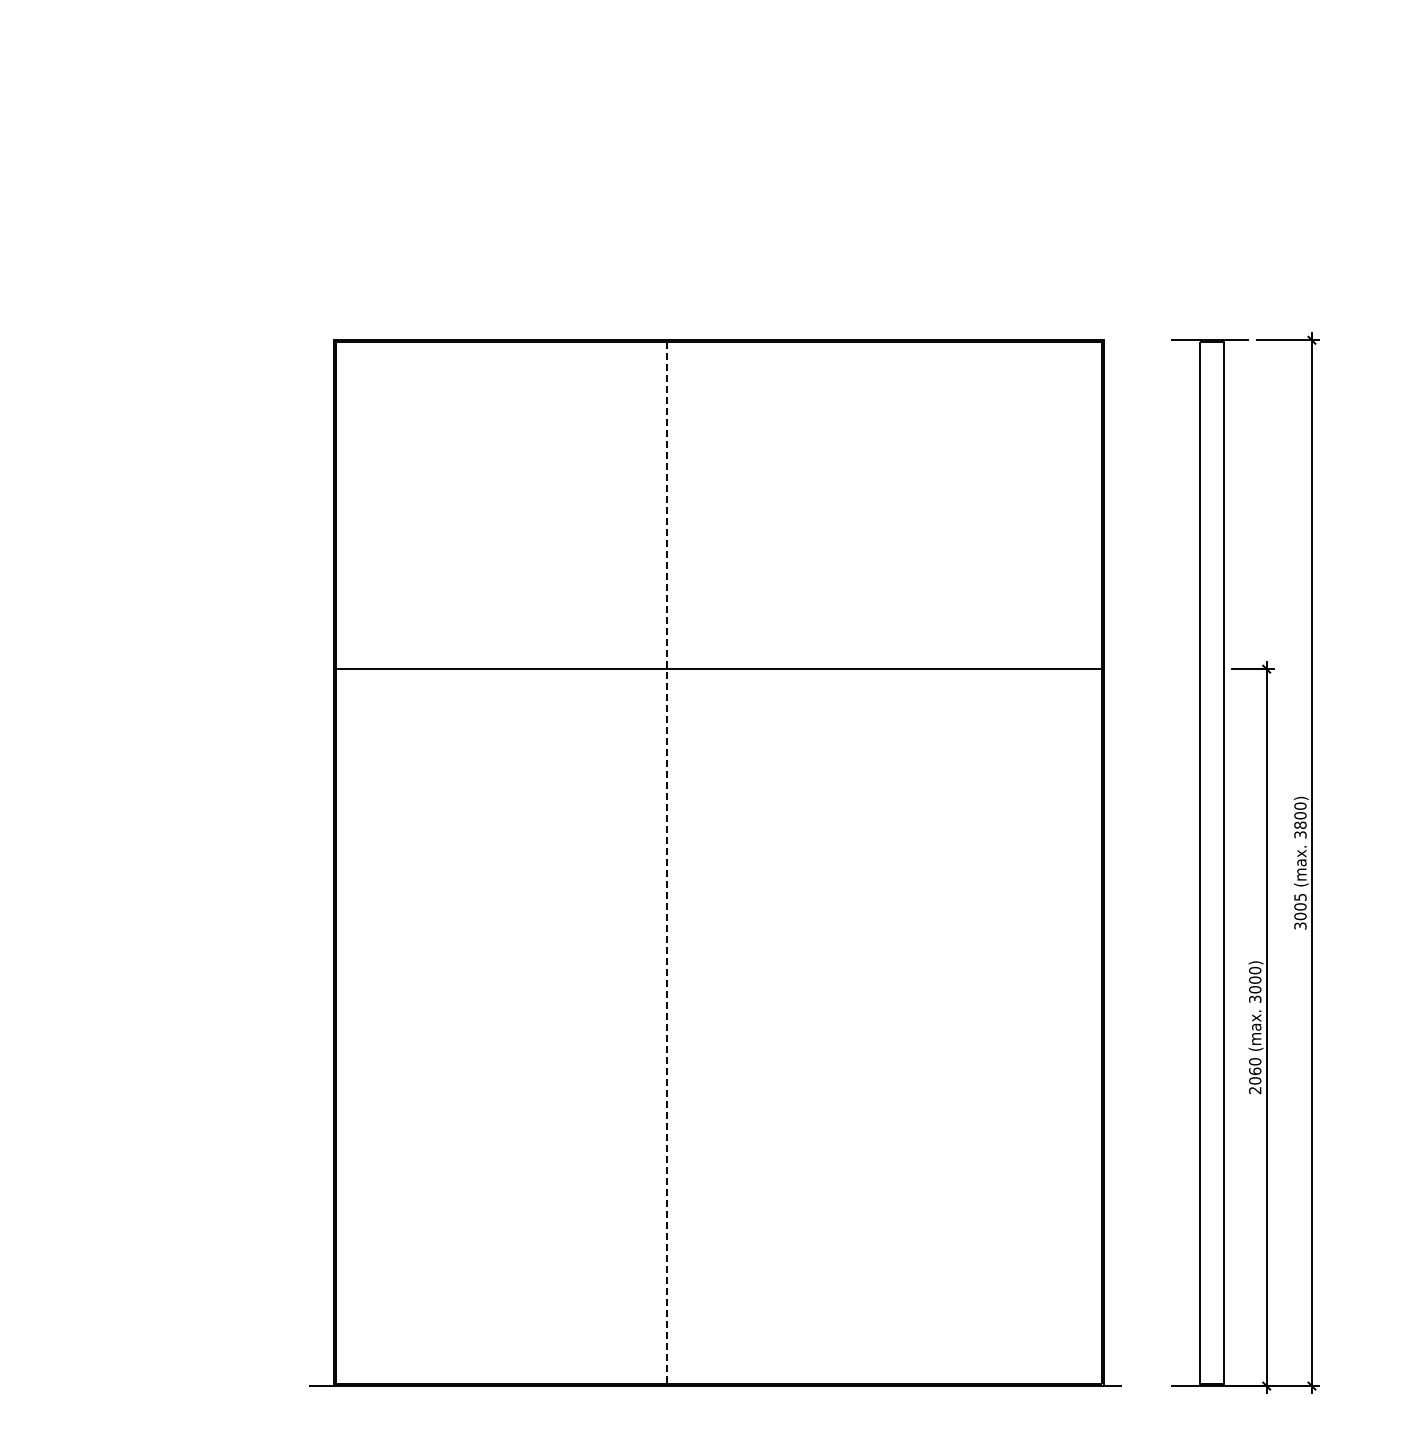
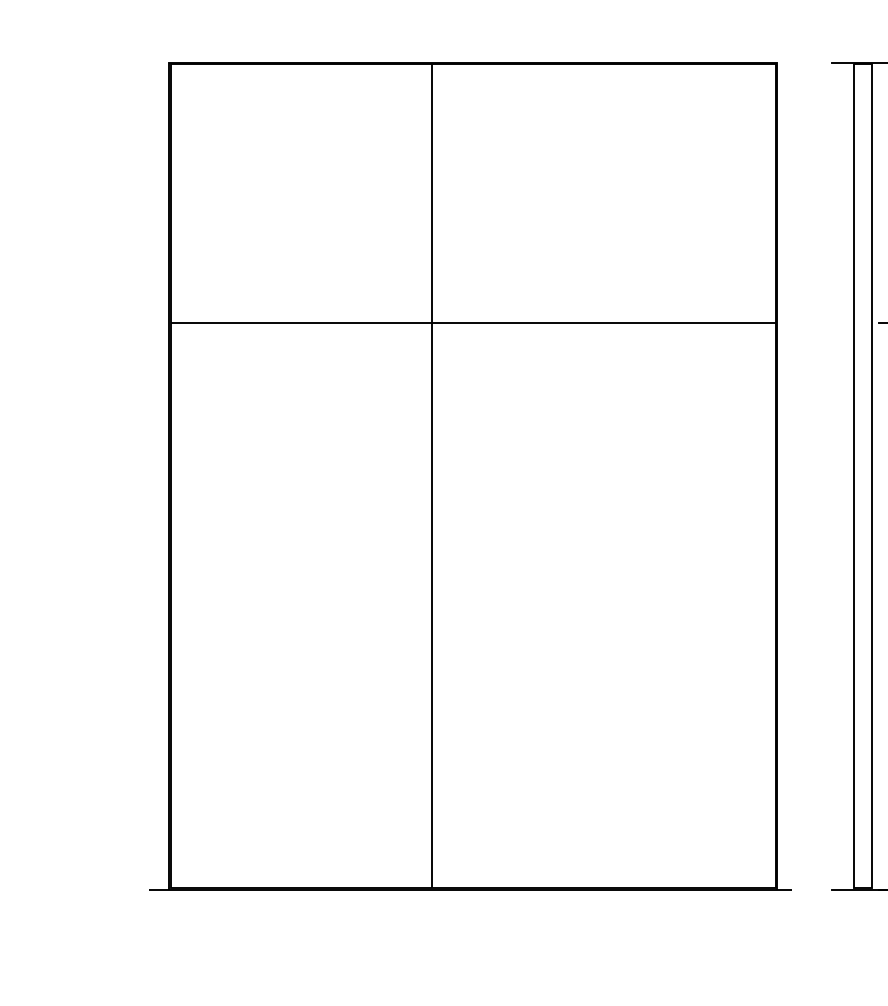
line: (666, 863) -> (431, 476), dashed -> solid

